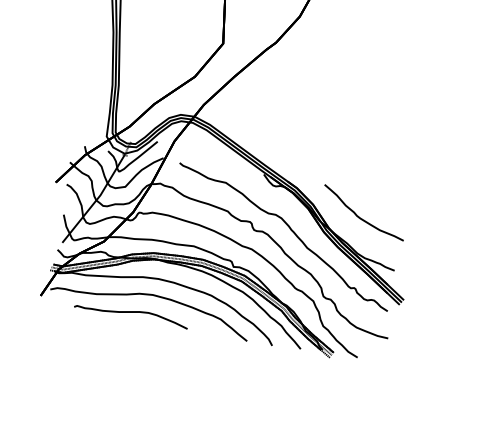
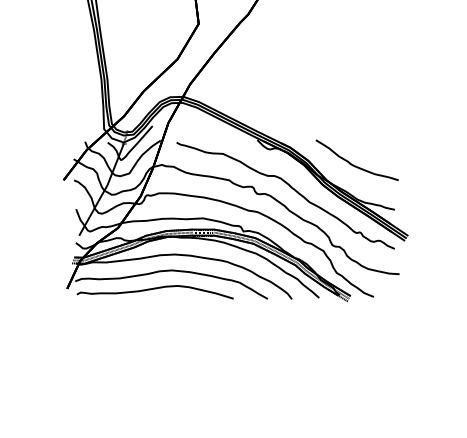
part: (130, 314) -> (154, 292), size x1.43

